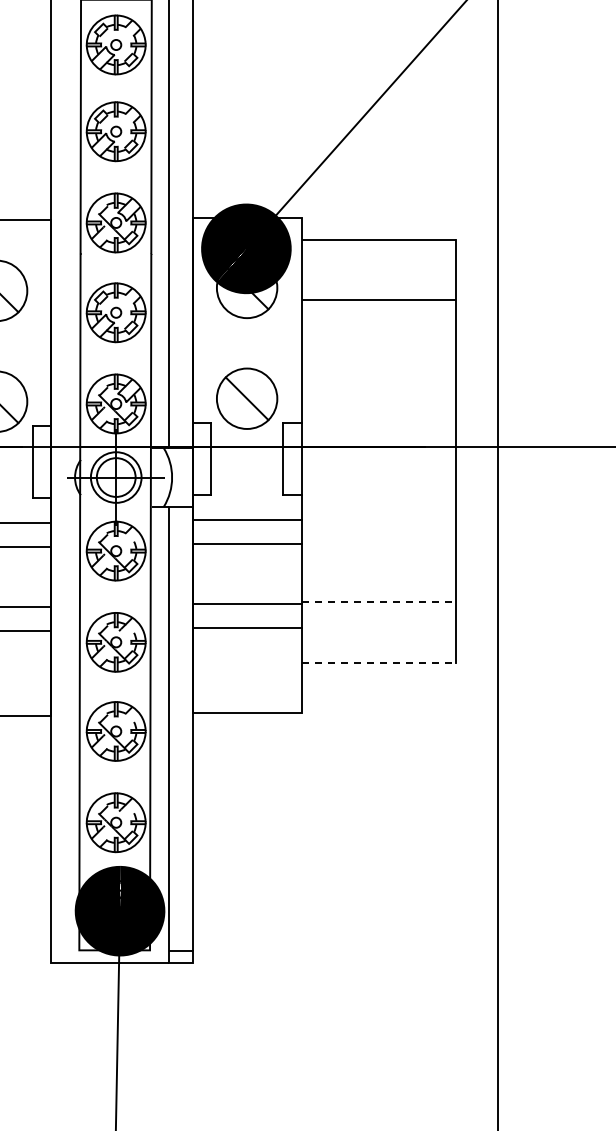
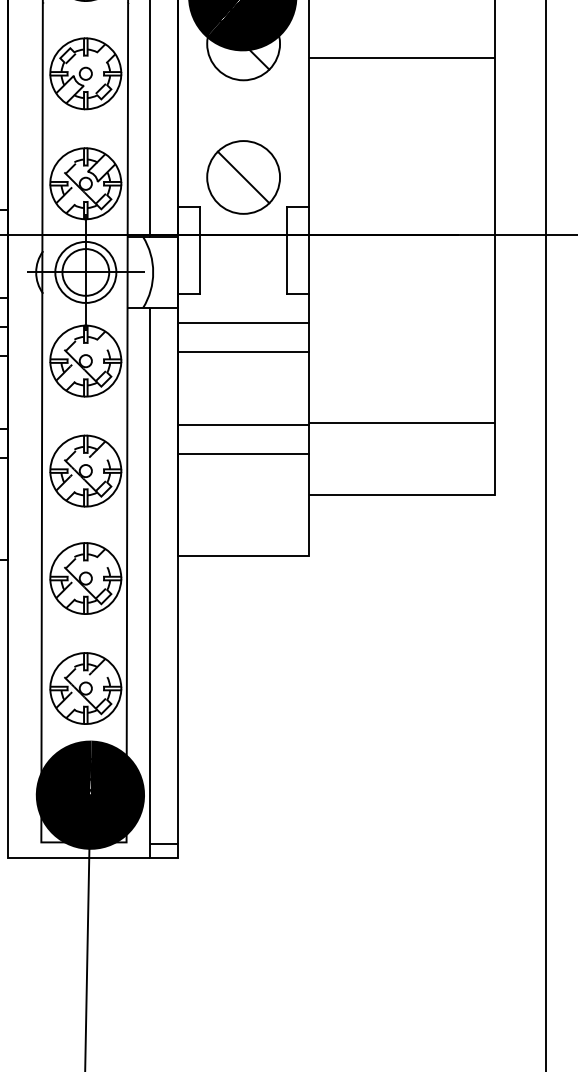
line: (379, 602) -> (403, 423), dashed -> solid
line: (379, 662) -> (403, 495), dashed -> solid

